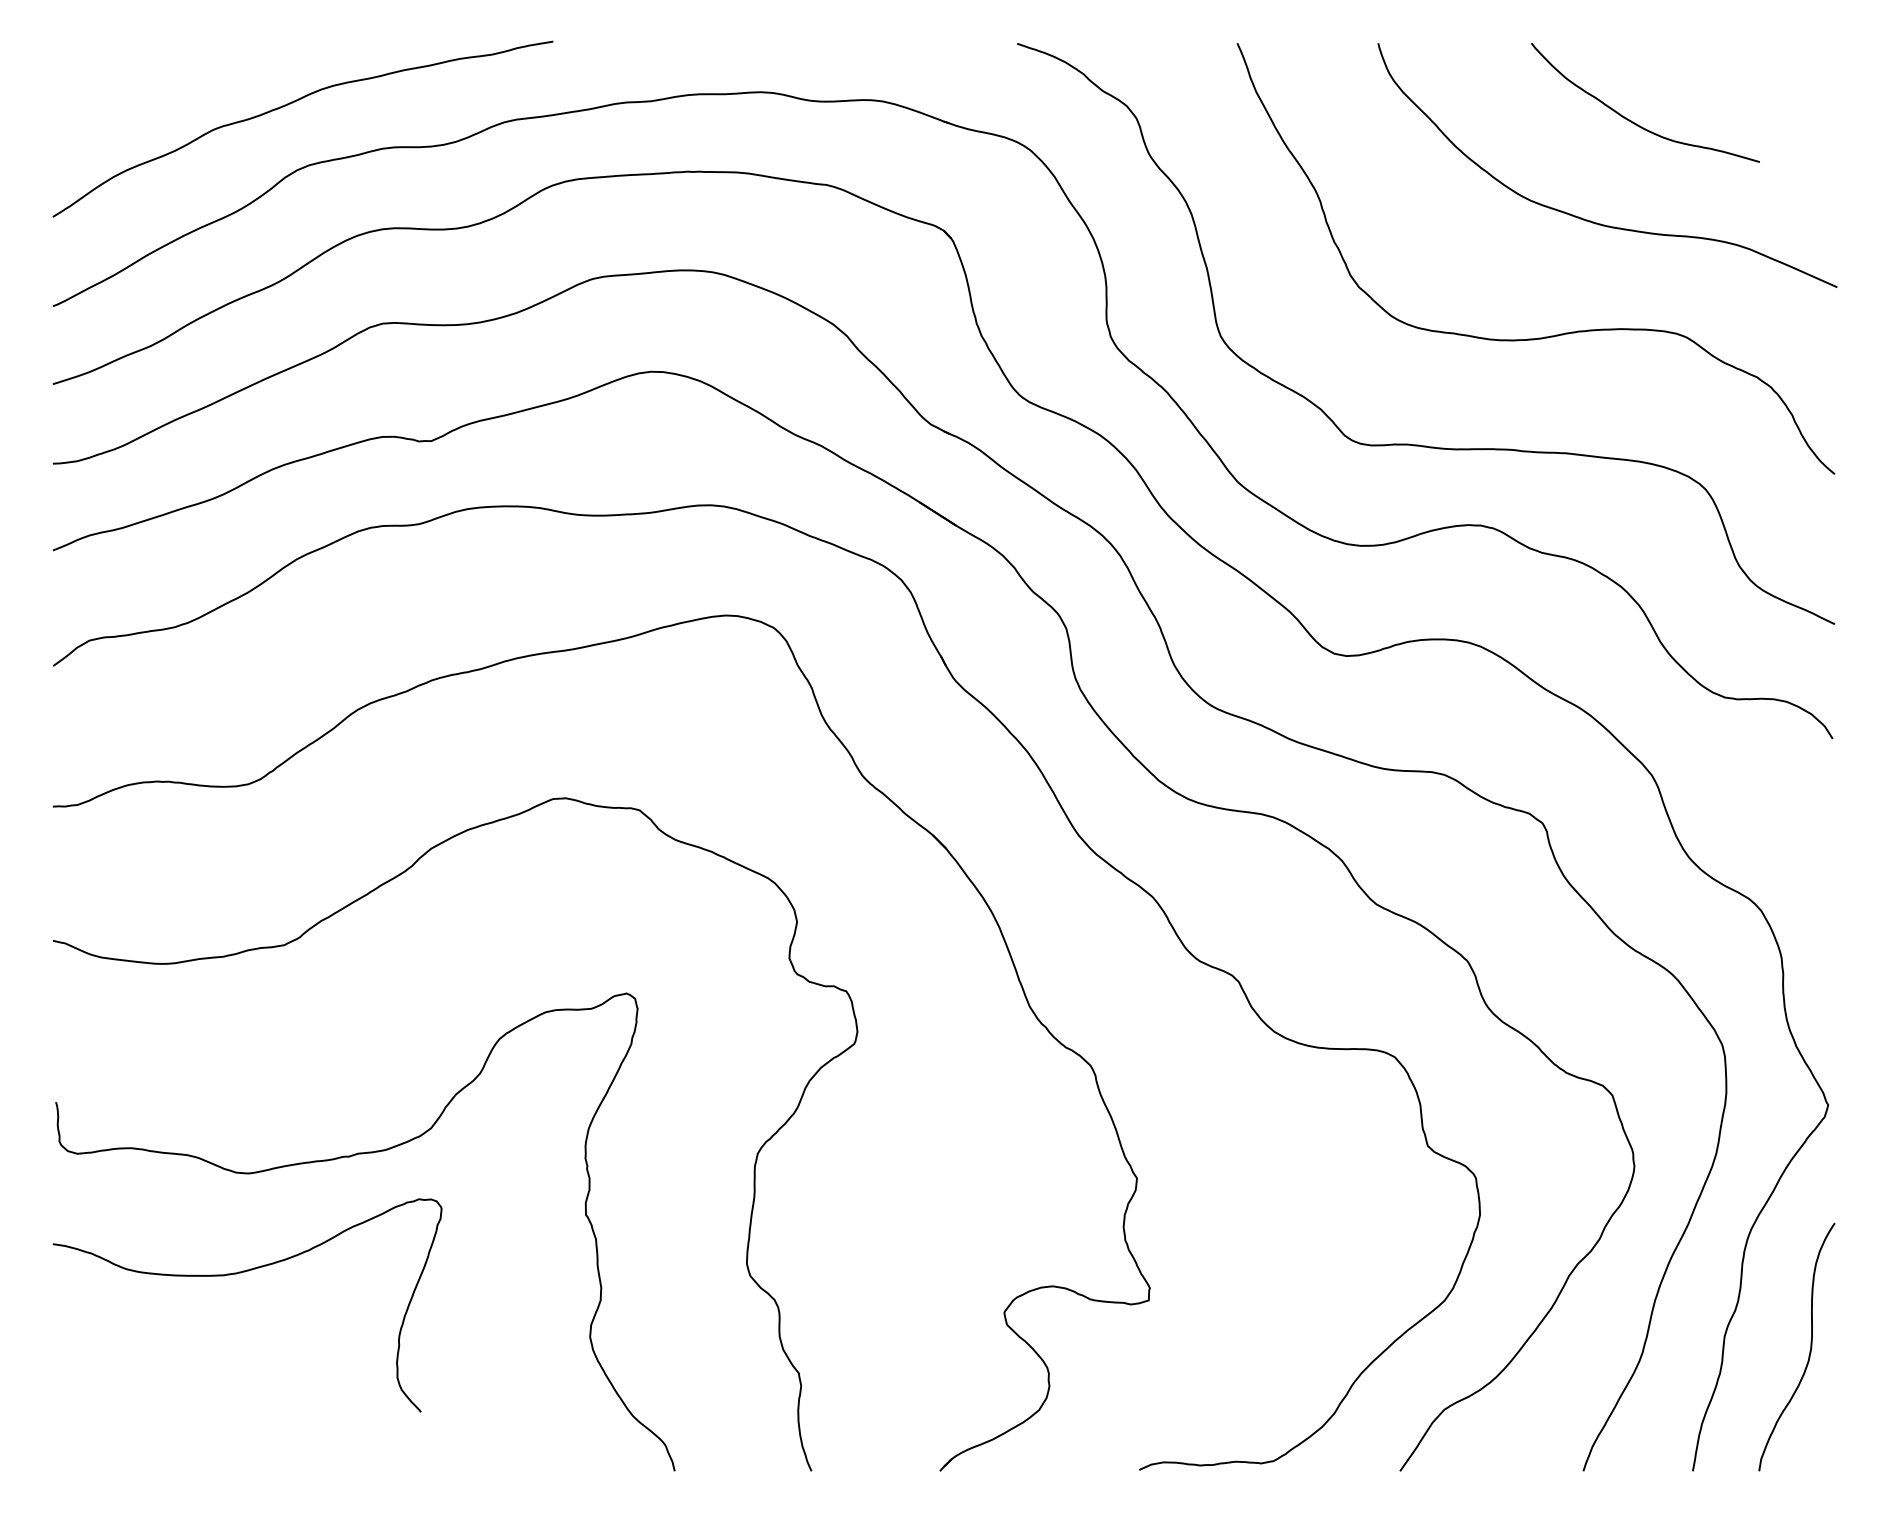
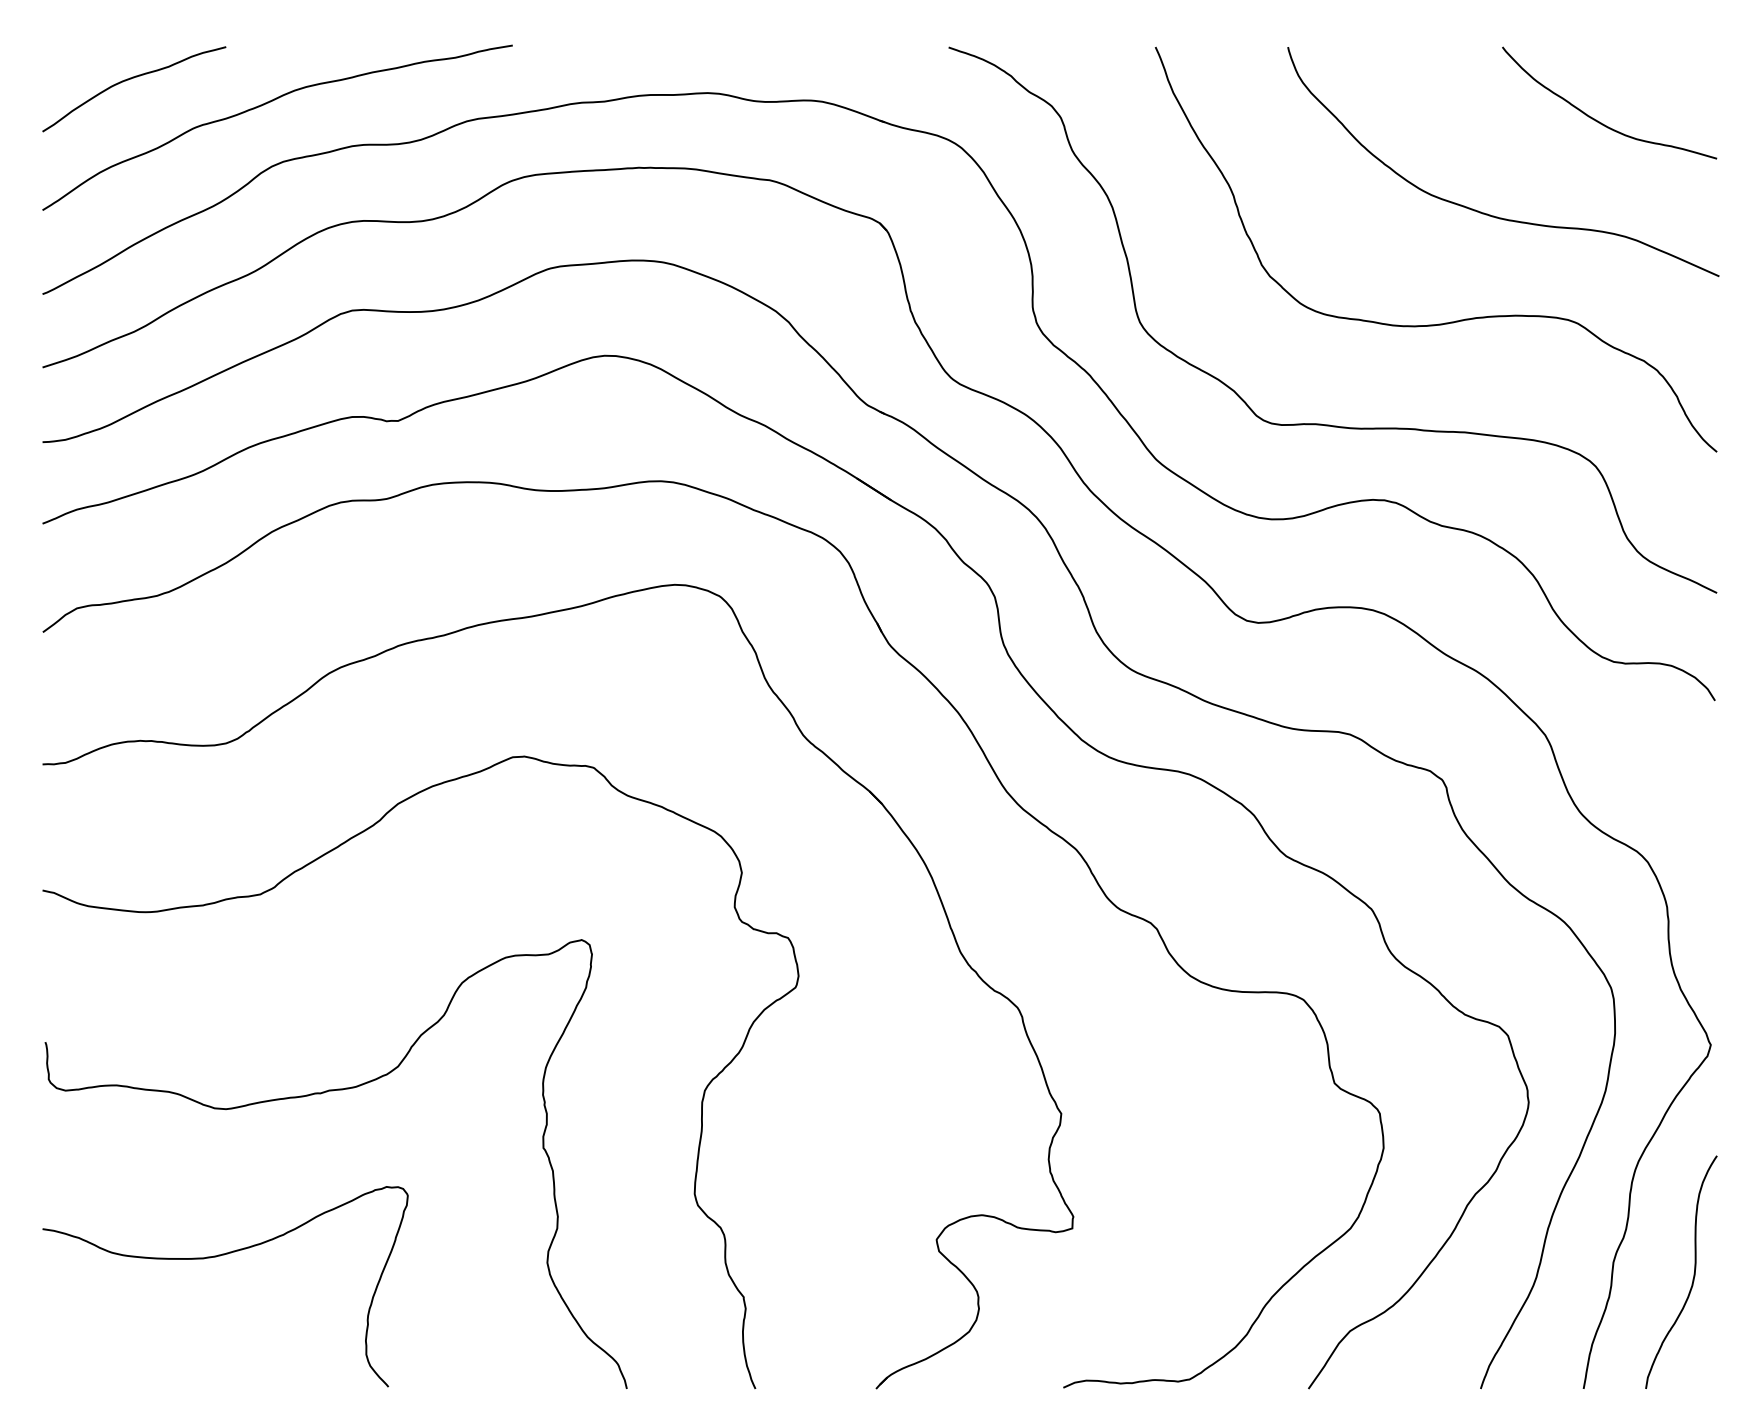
curve: (145, 78) -> (129, 80), added
curve: (1633, 121) -> (1598, 120), moved
curve: (241, 1273) -> (219, 1256), moved

